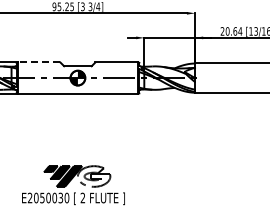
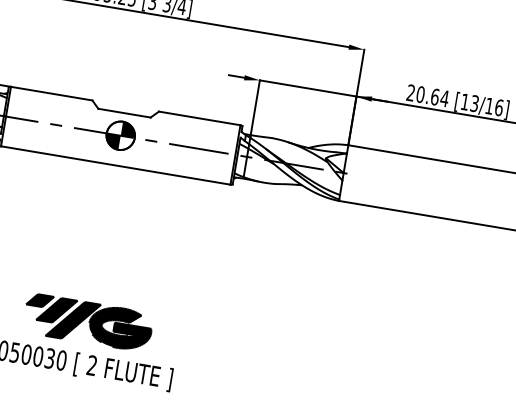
line: (38, 62) -> (50, 93), dashed -> solid
fill: (93, 176) -> (119, 327), added

